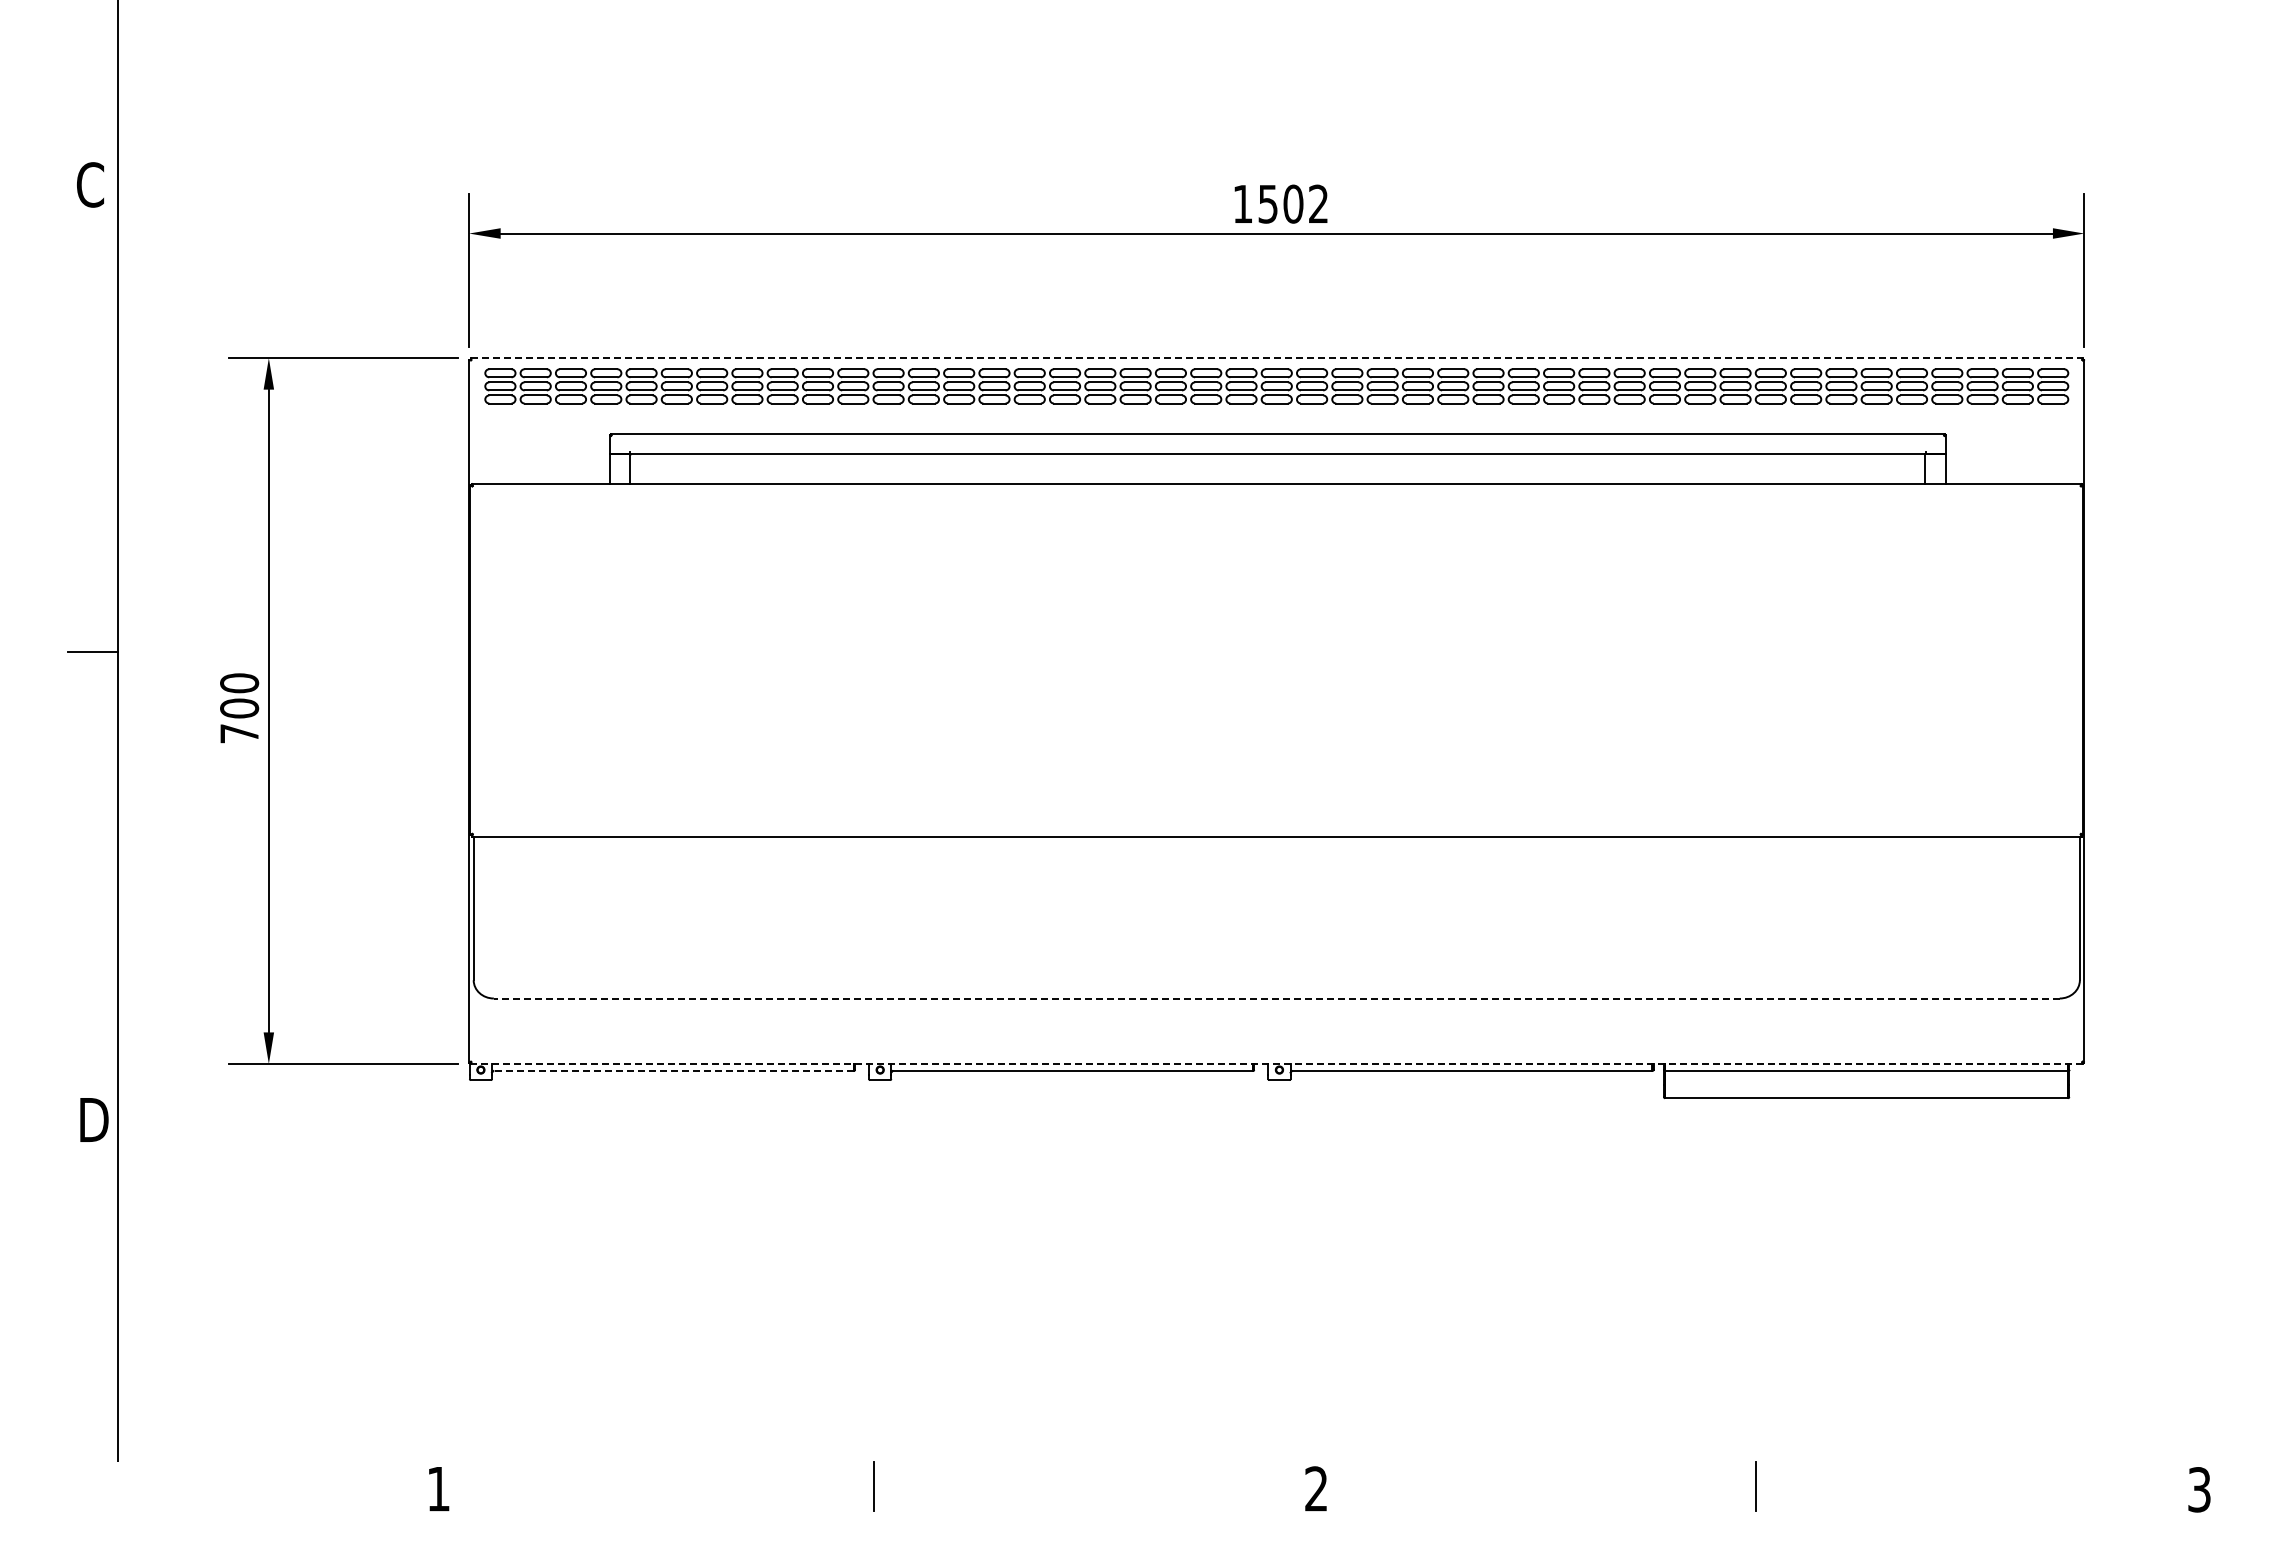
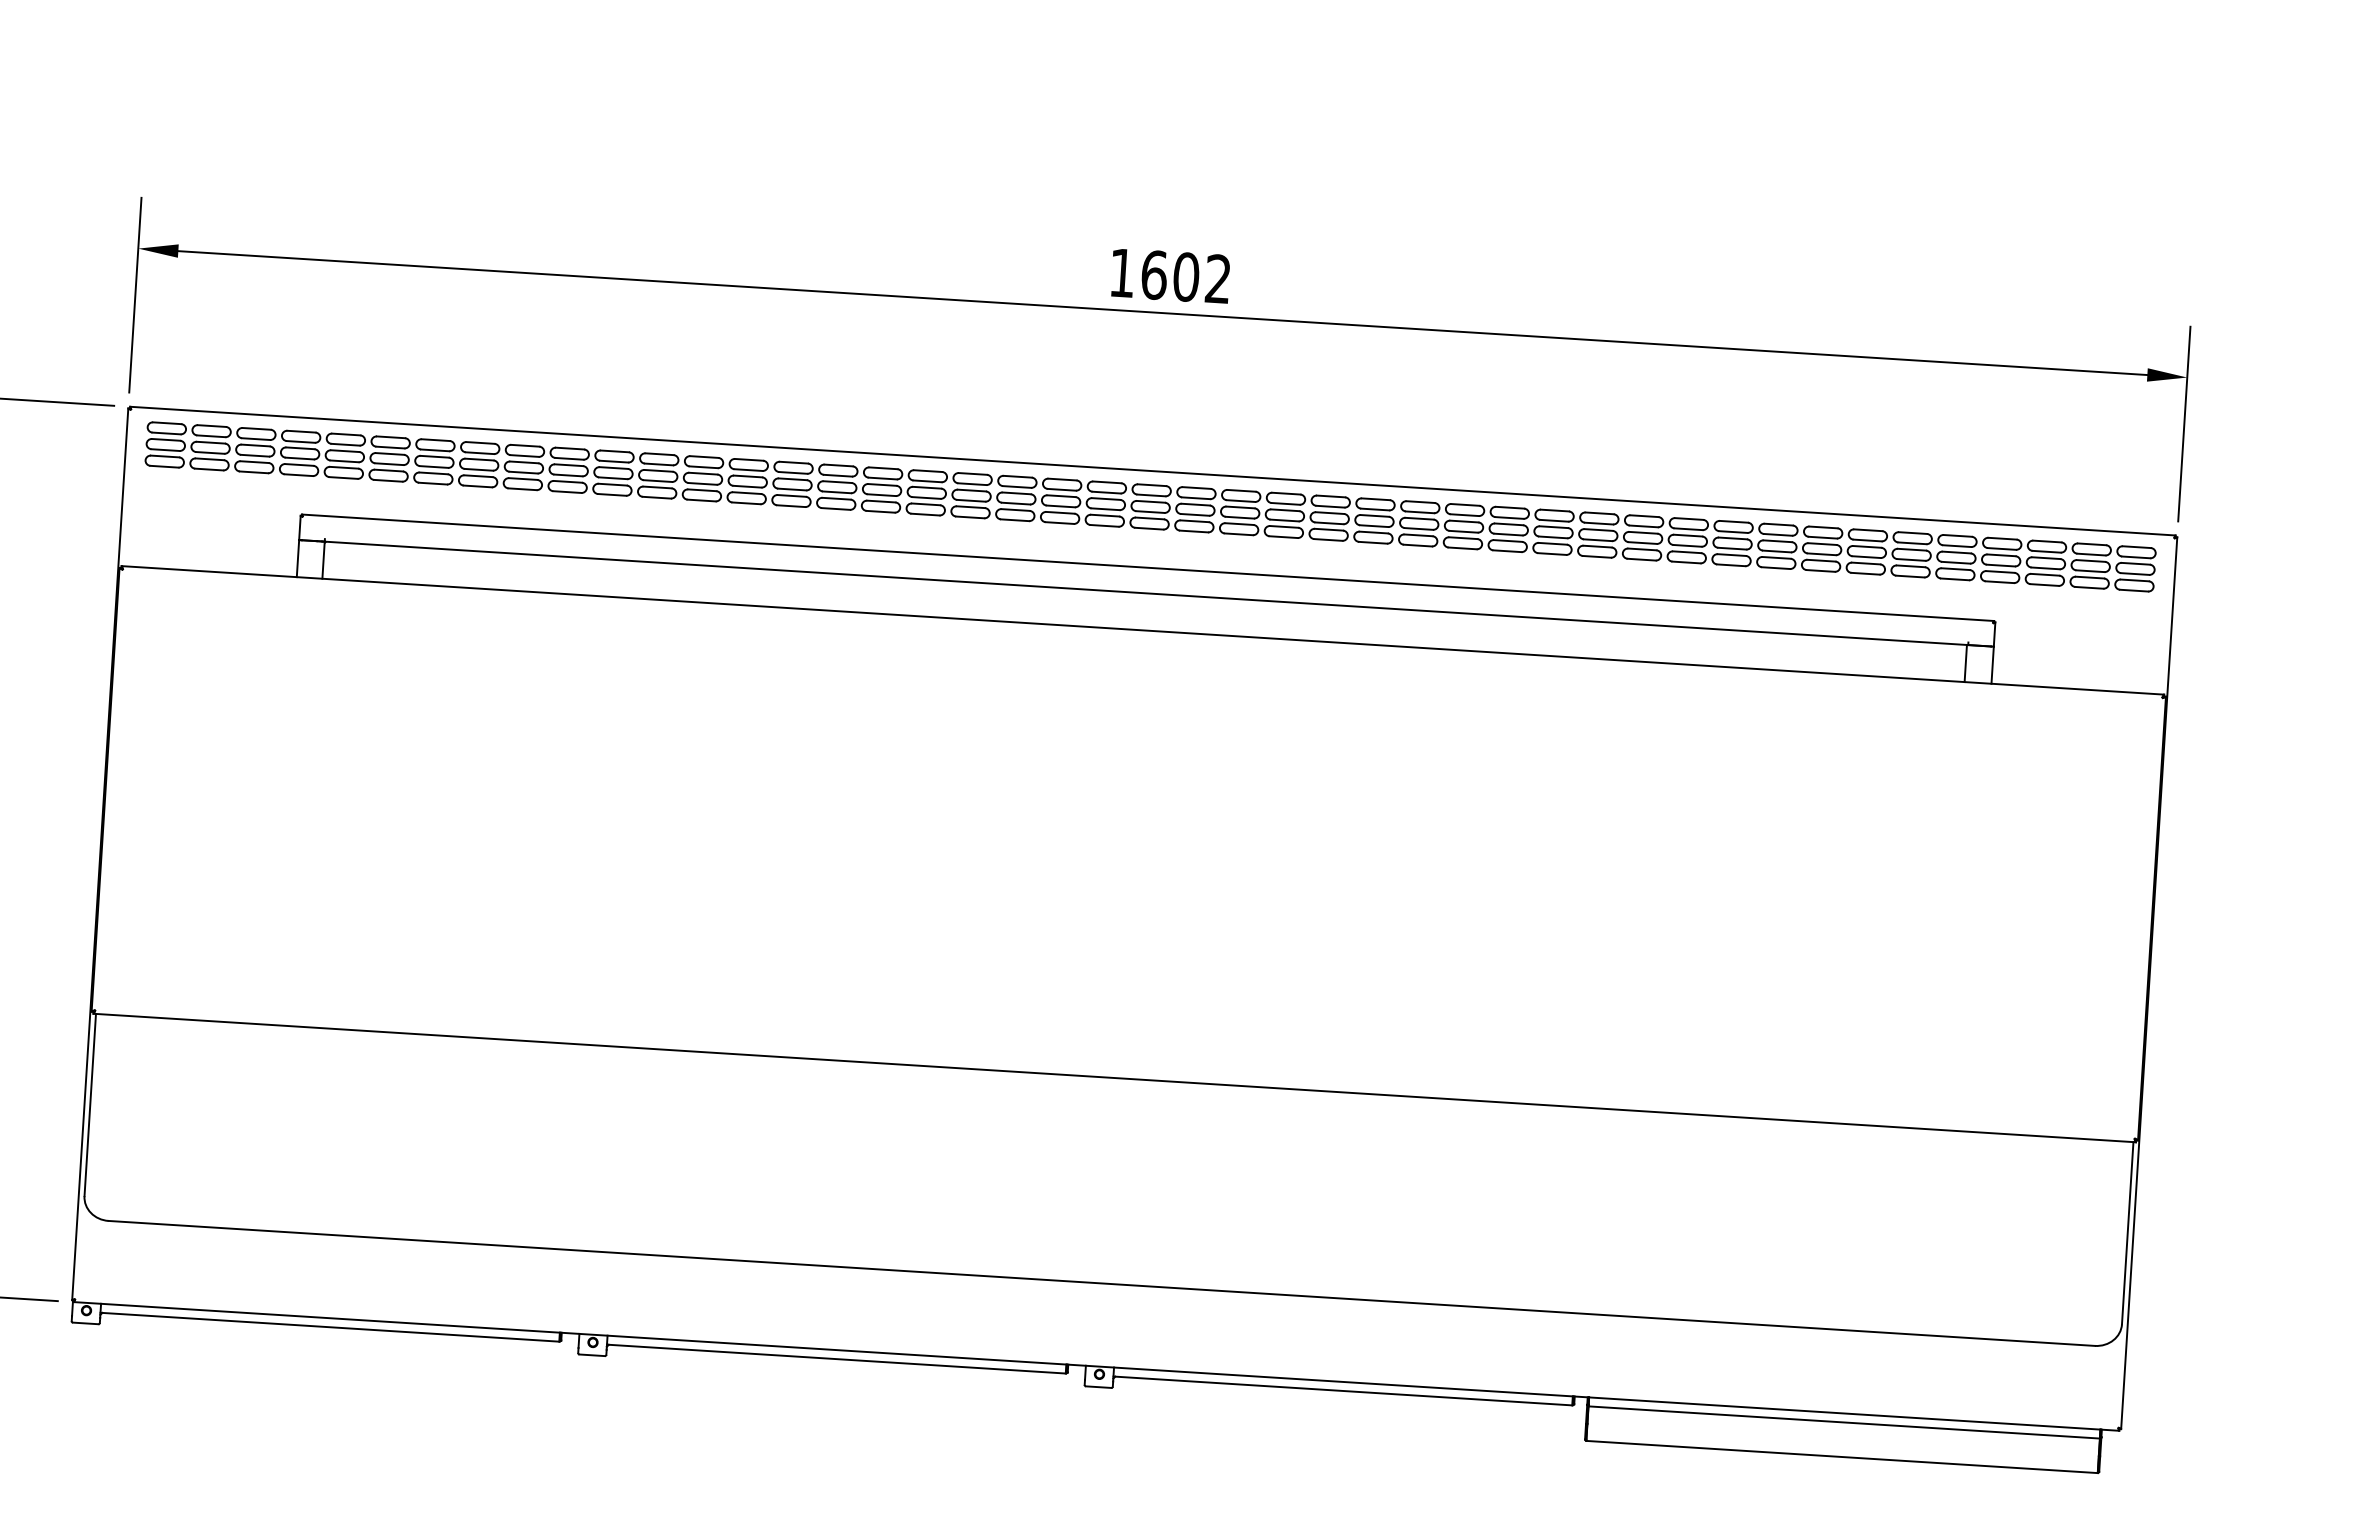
text: (1268, 203) -> (1154, 274), 1502 -> 1602
line: (1277, 358) -> (1153, 471), dashed -> solid
line: (1276, 998) -> (1101, 1283), dashed -> solid
line: (1276, 1063) -> (1096, 1365), dashed -> solid
line: (672, 1071) -> (329, 1327), dashed -> solid

